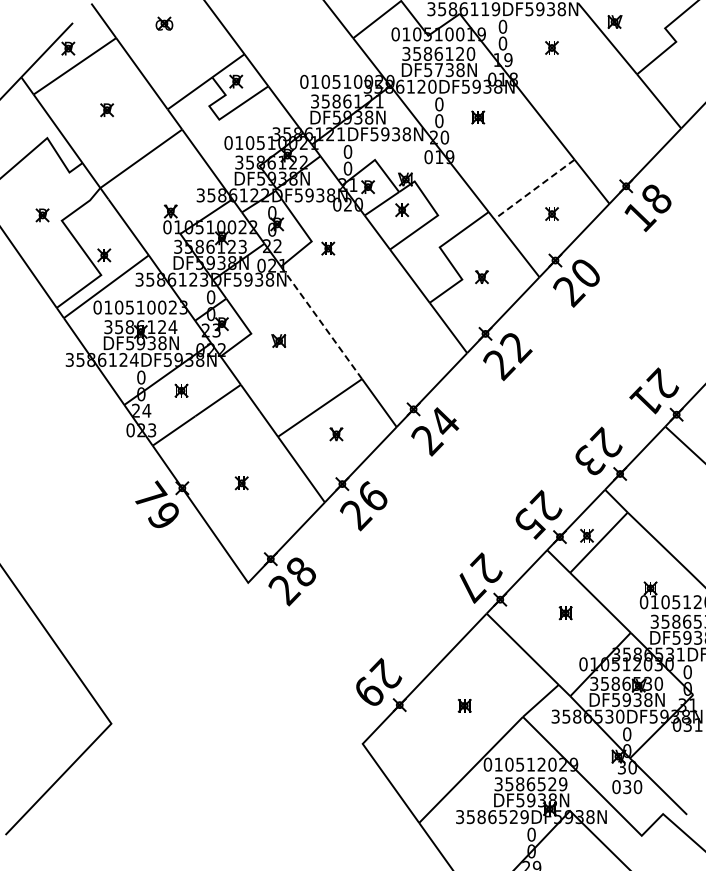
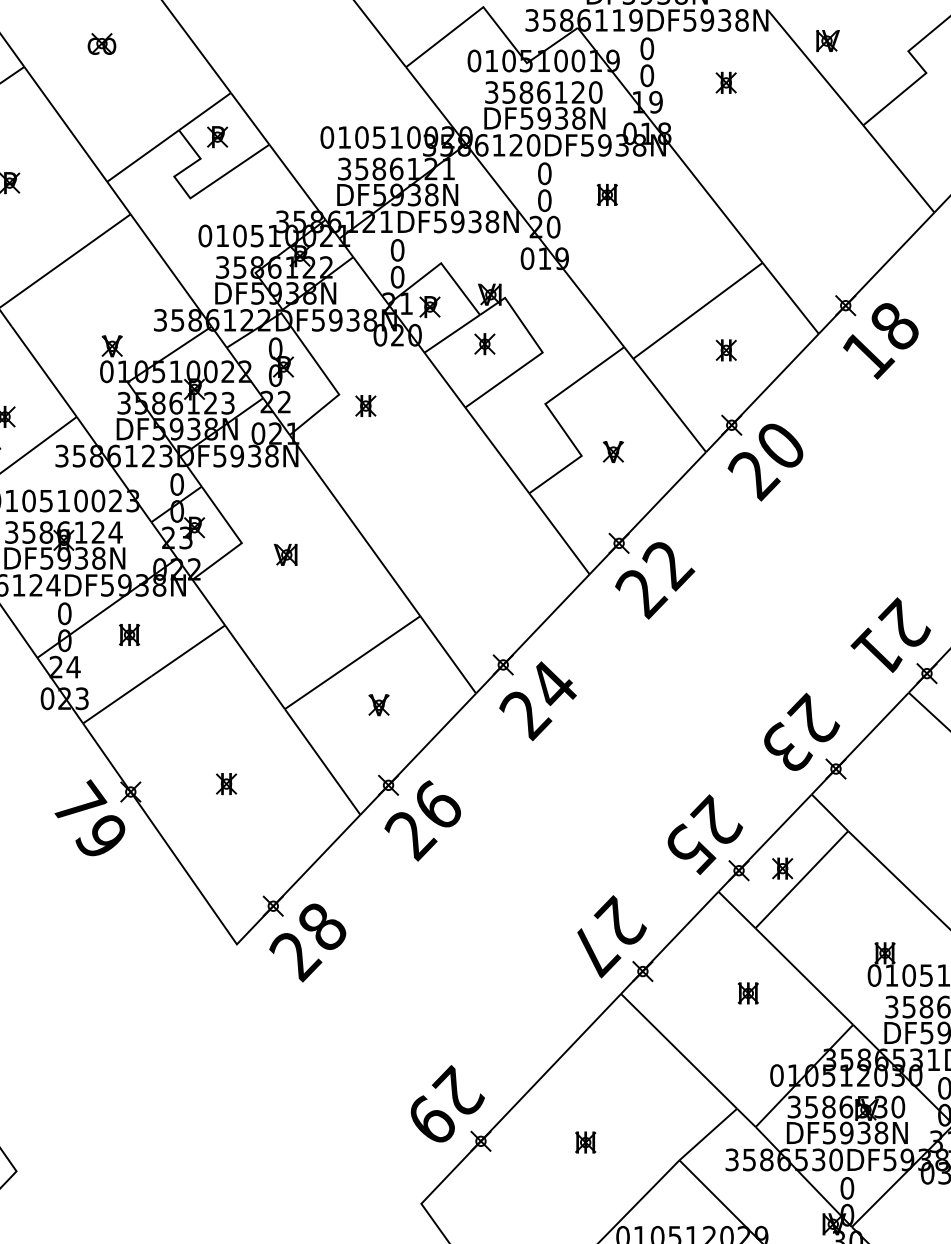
text: (438, 70) -> (543, 119), DF5738N -> DF5938N
line: (534, 189) -> (698, 310), dashed -> solid
line: (321, 322) -> (354, 525), dashed -> solid

